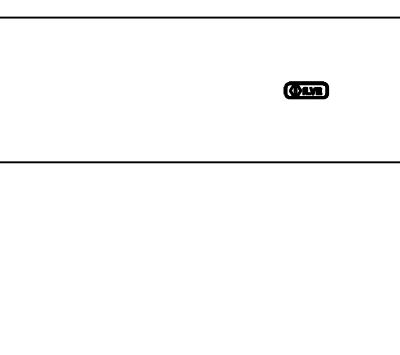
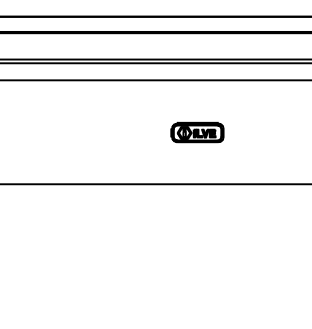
part: (306, 90) -> (197, 132), size x1.67

